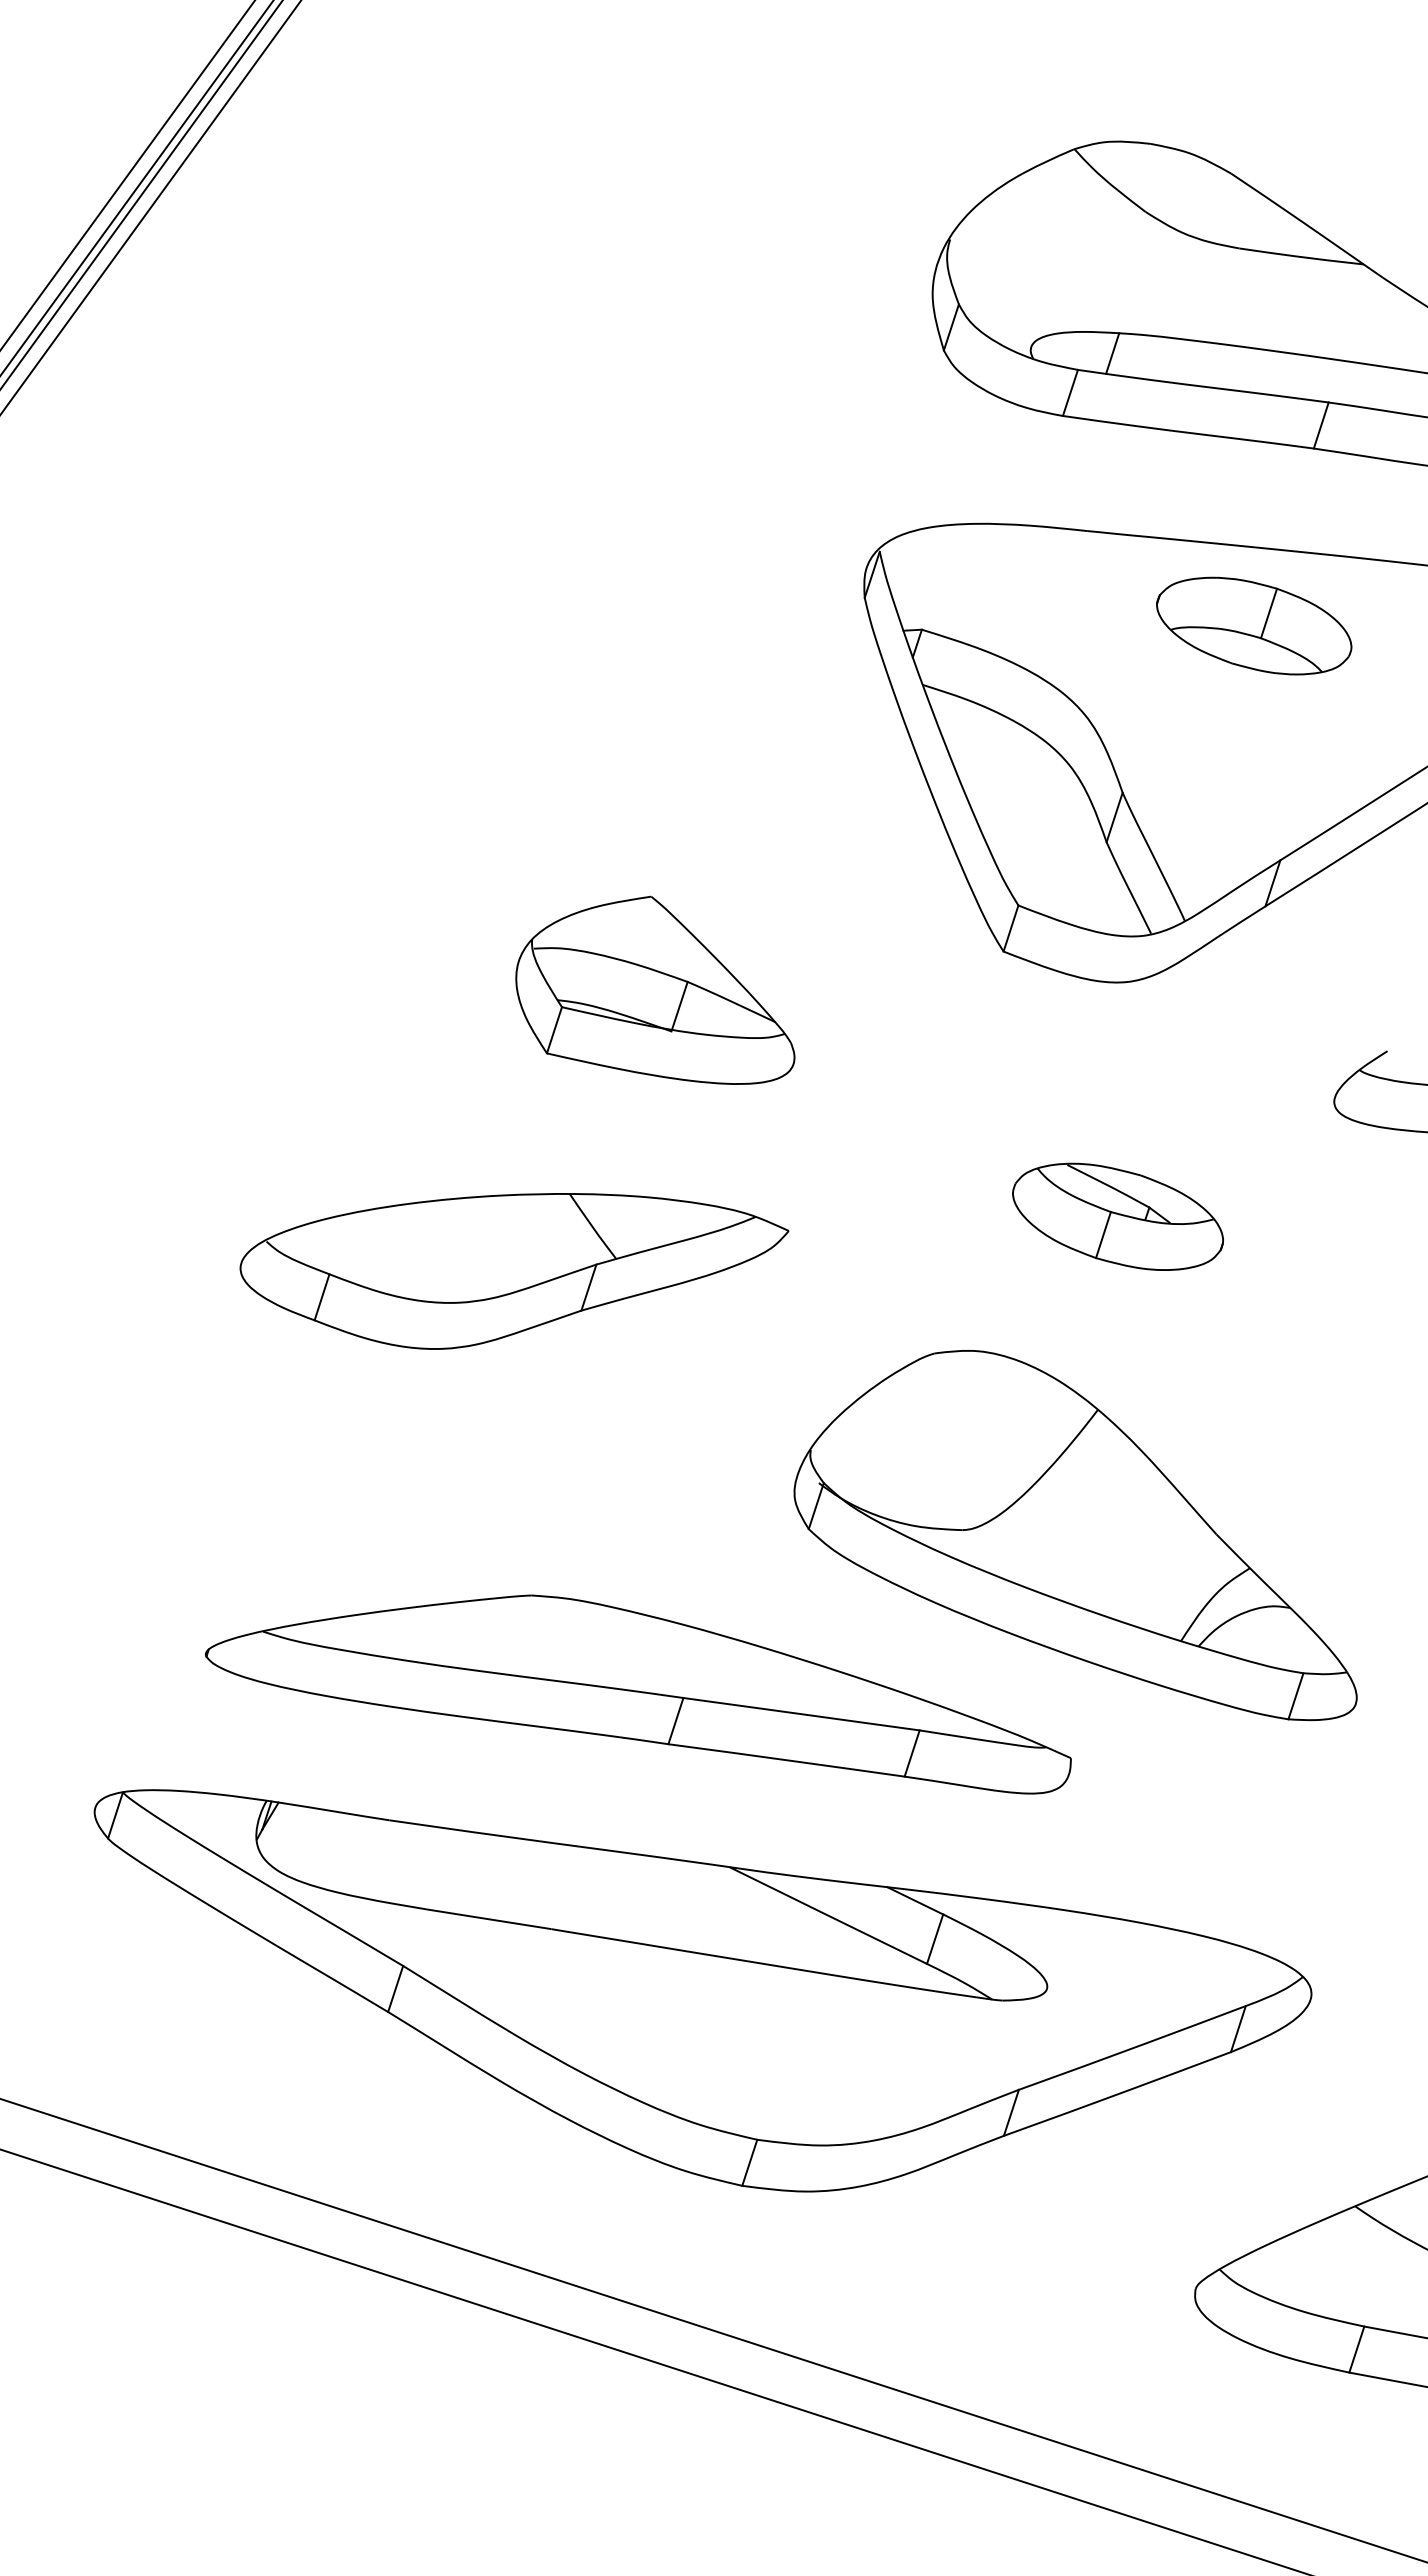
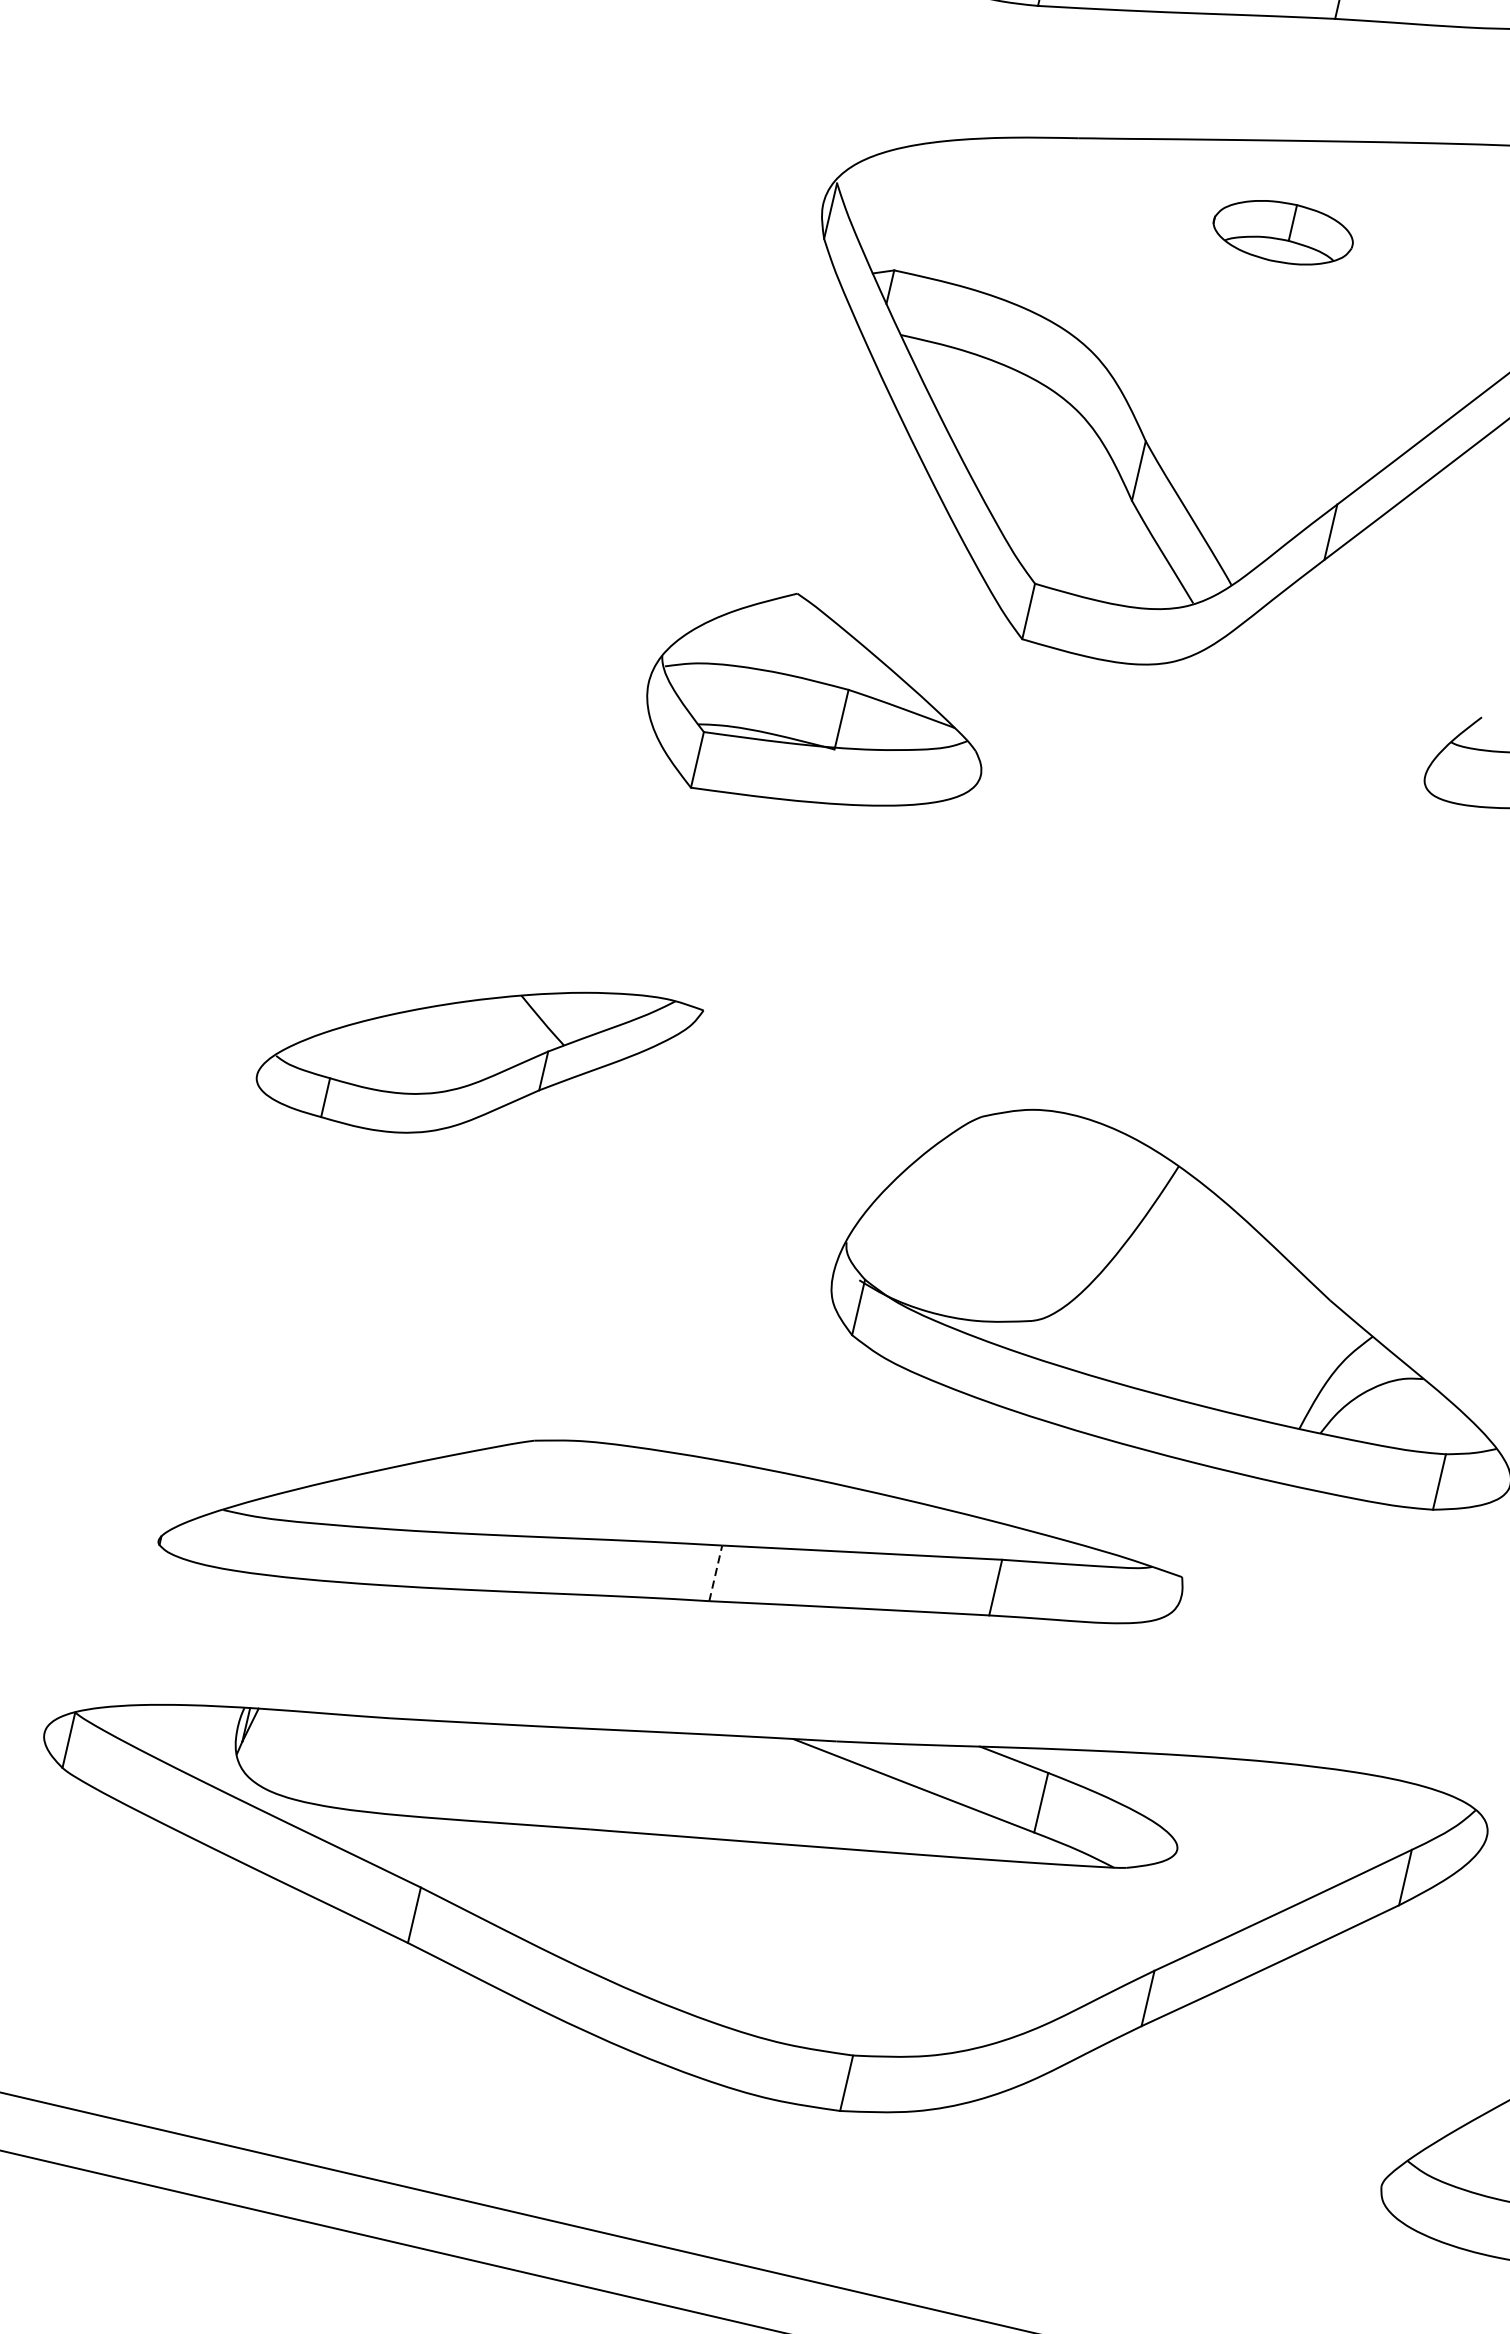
part: (1254, 625) -> (1283, 232), size x0.6
part: (655, 989) -> (811, 701), moved
part: (1117, 1216) -> (1182, 938), removed
part: (514, 1271) -> (481, 1062), size x0.7
line: (676, 1720) -> (716, 1572), solid -> dashed

